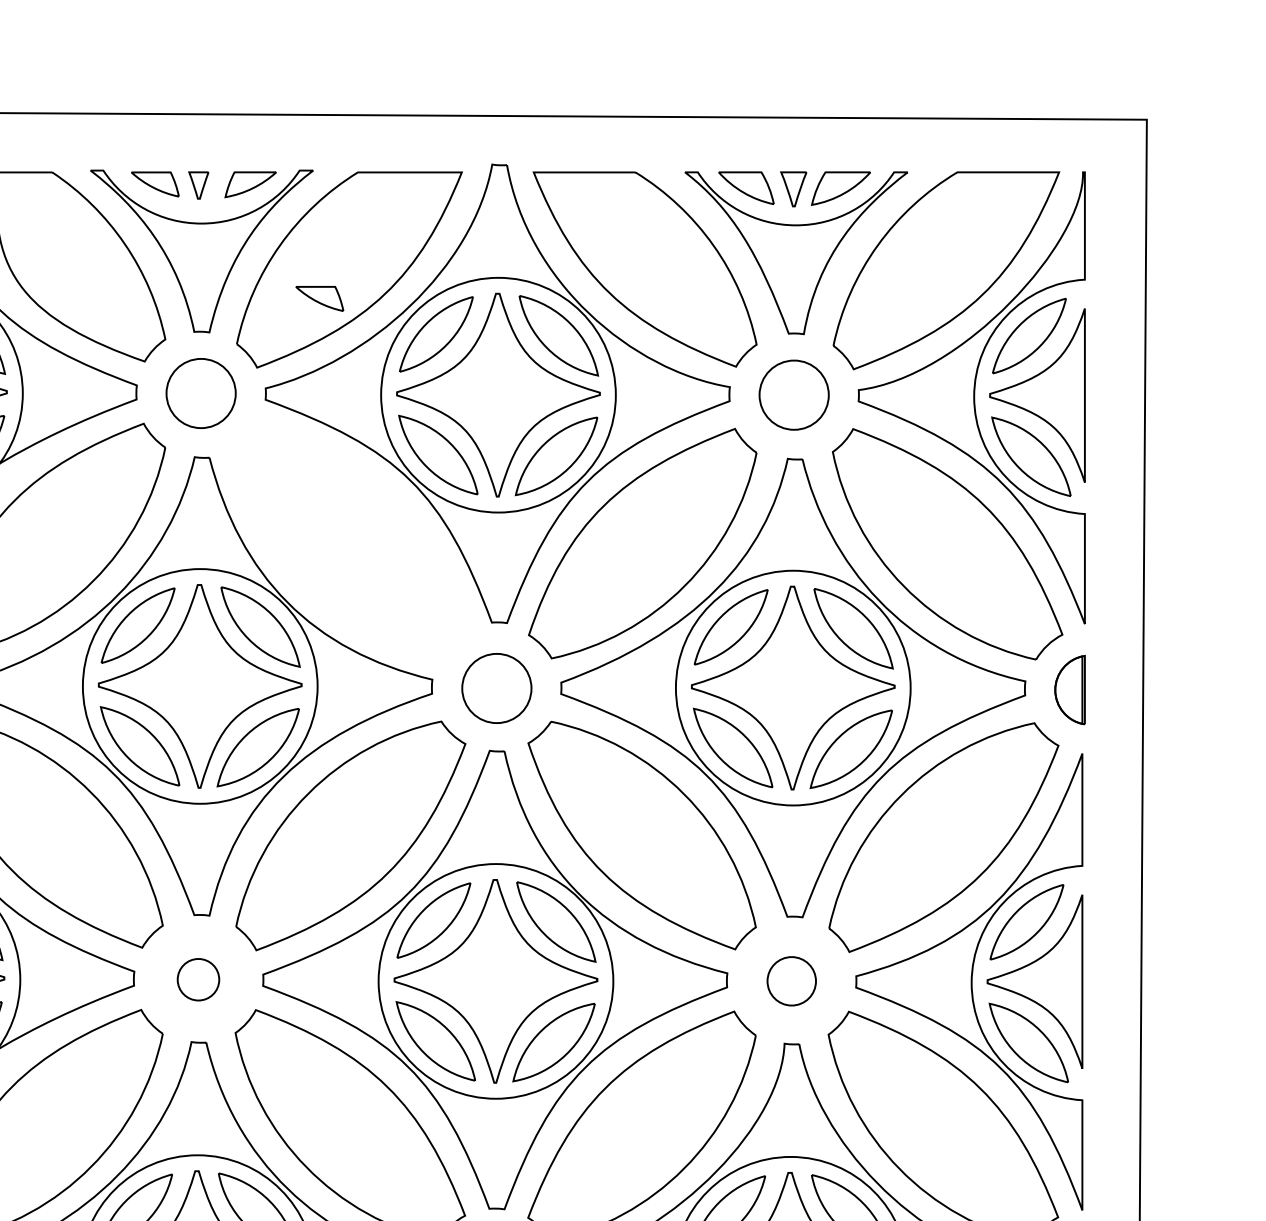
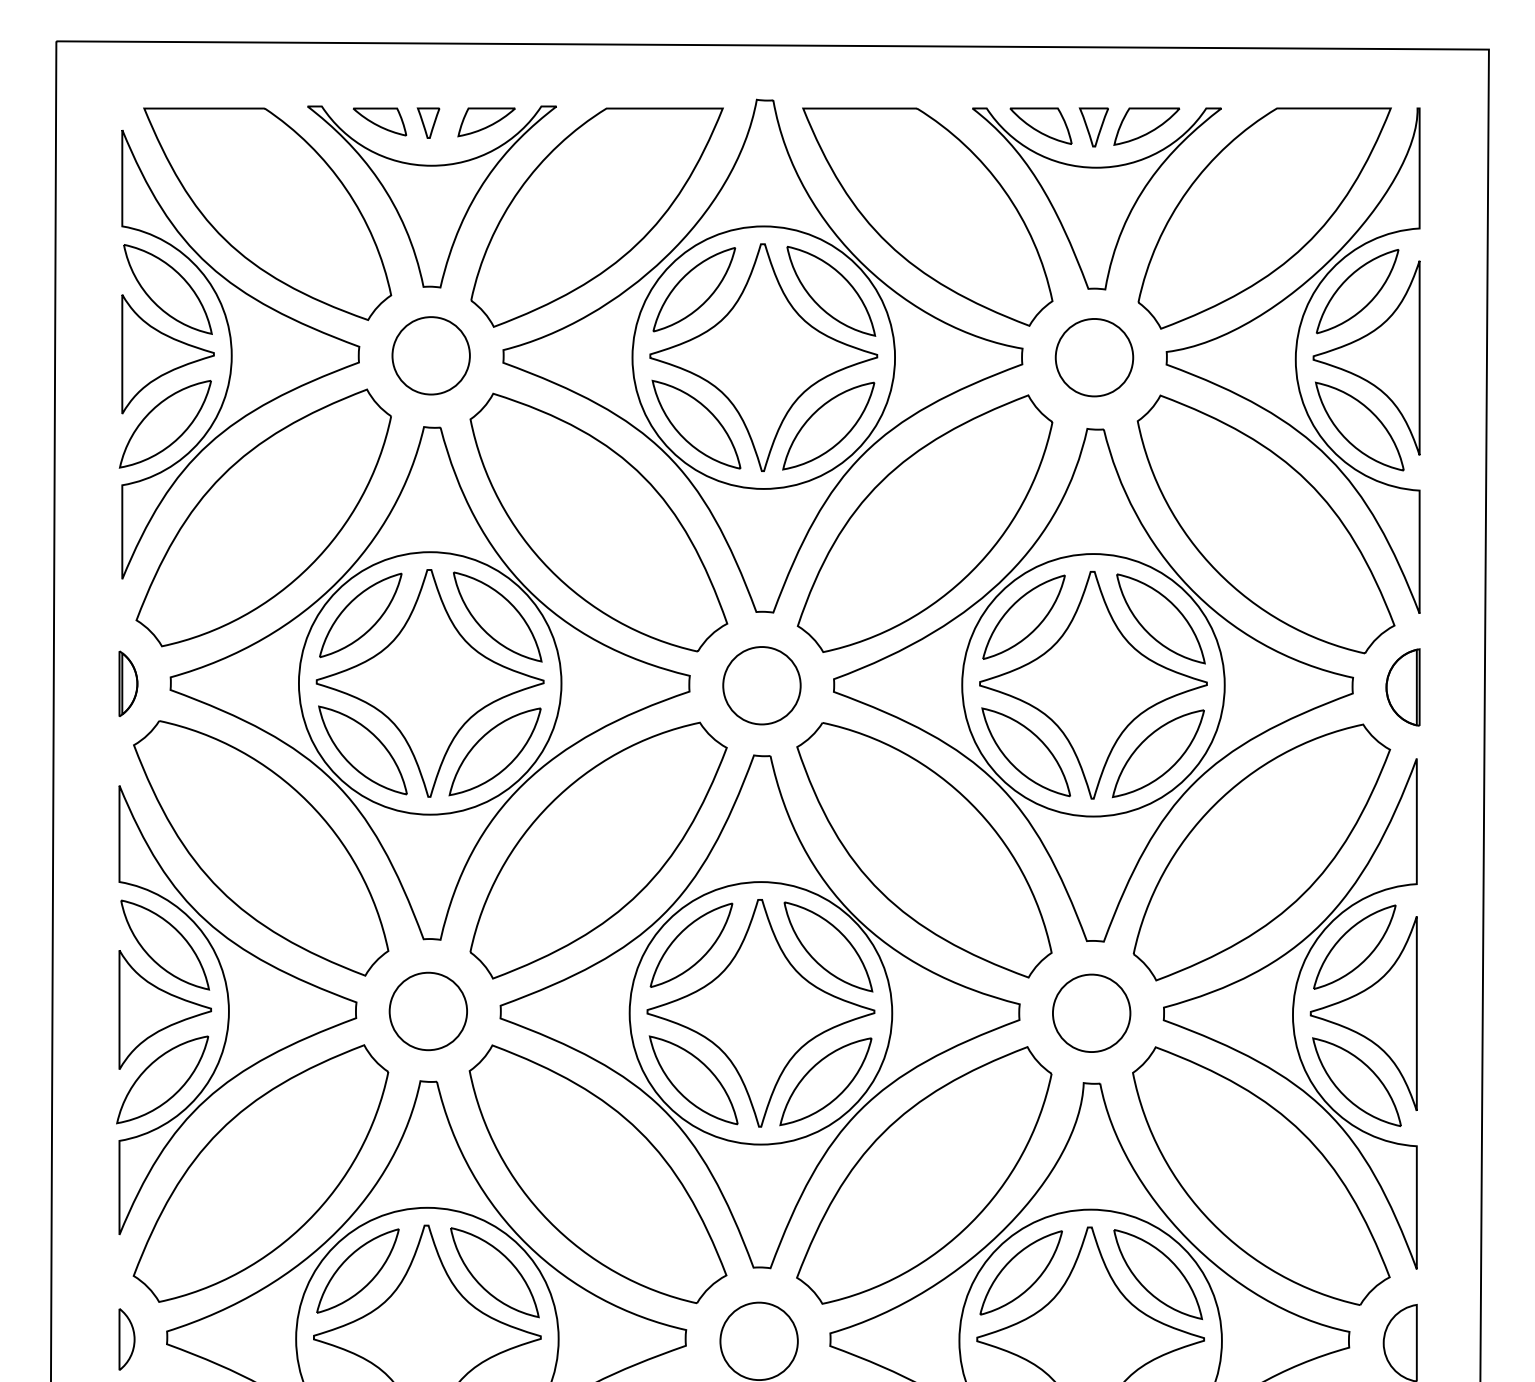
part: (319, 298) -> (563, 249), removed
part: (350, 542) -> (598, 522), added
part: (197, 979) -> (427, 1011), size x1.67
part: (791, 980) -> (1091, 1012), size x1.43

